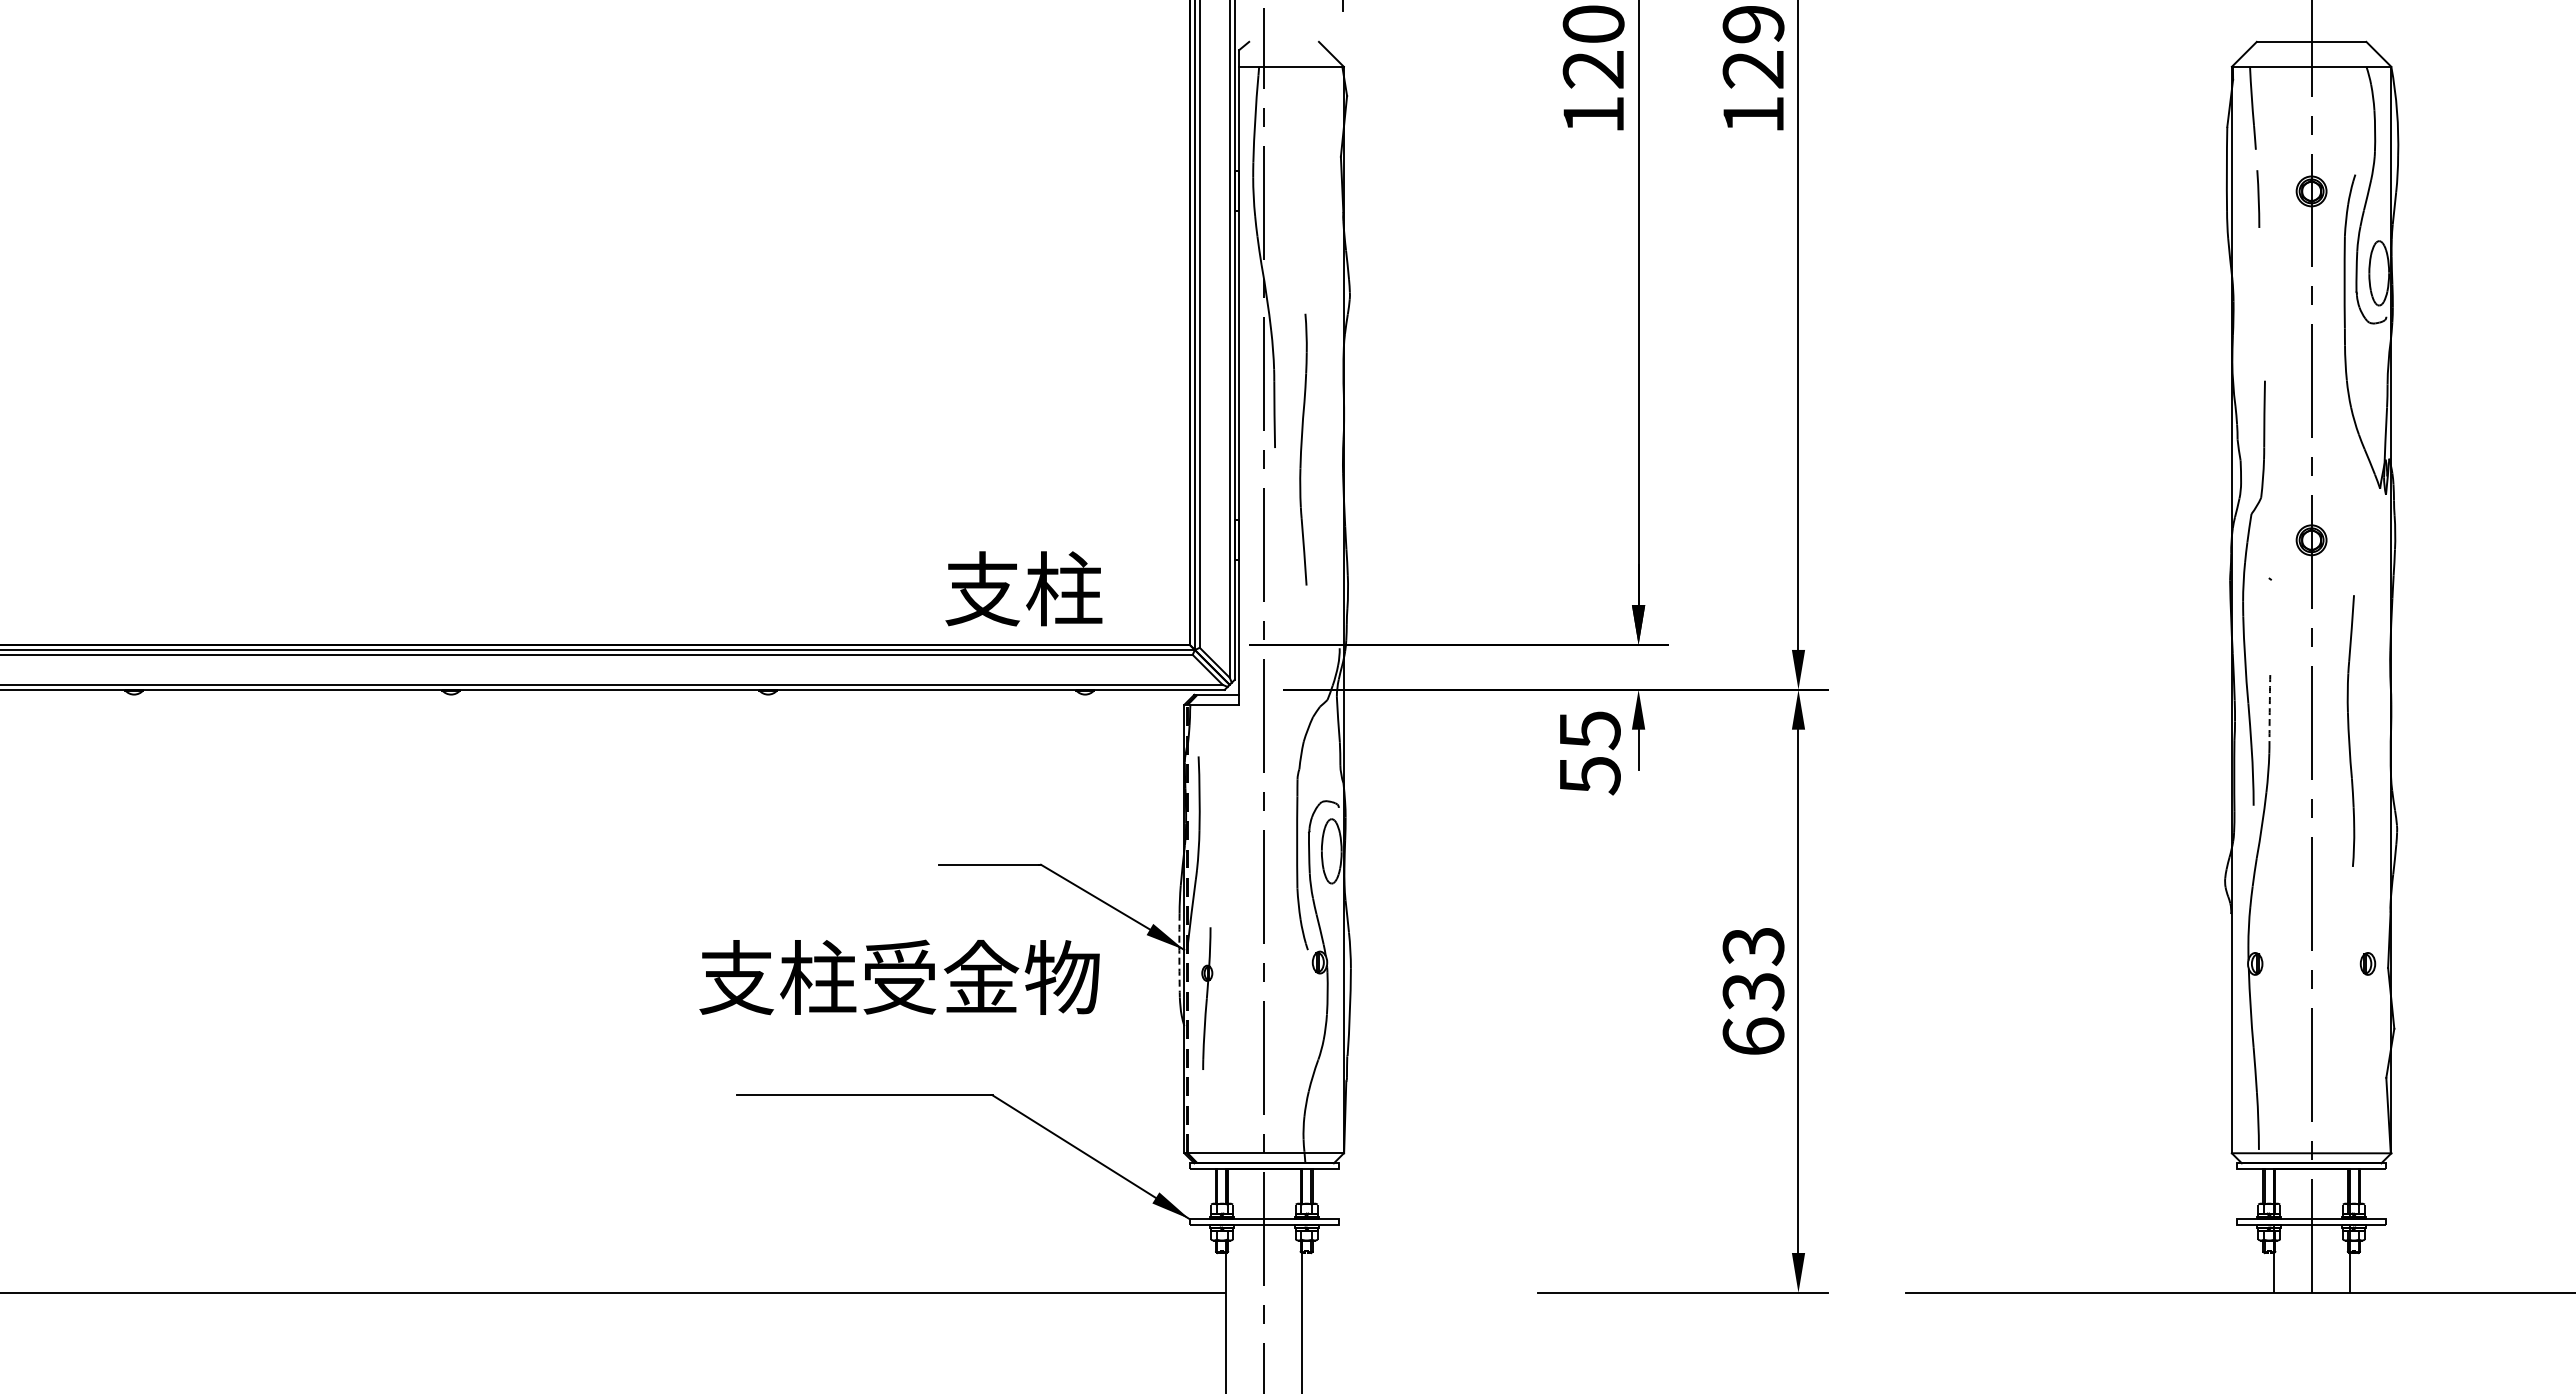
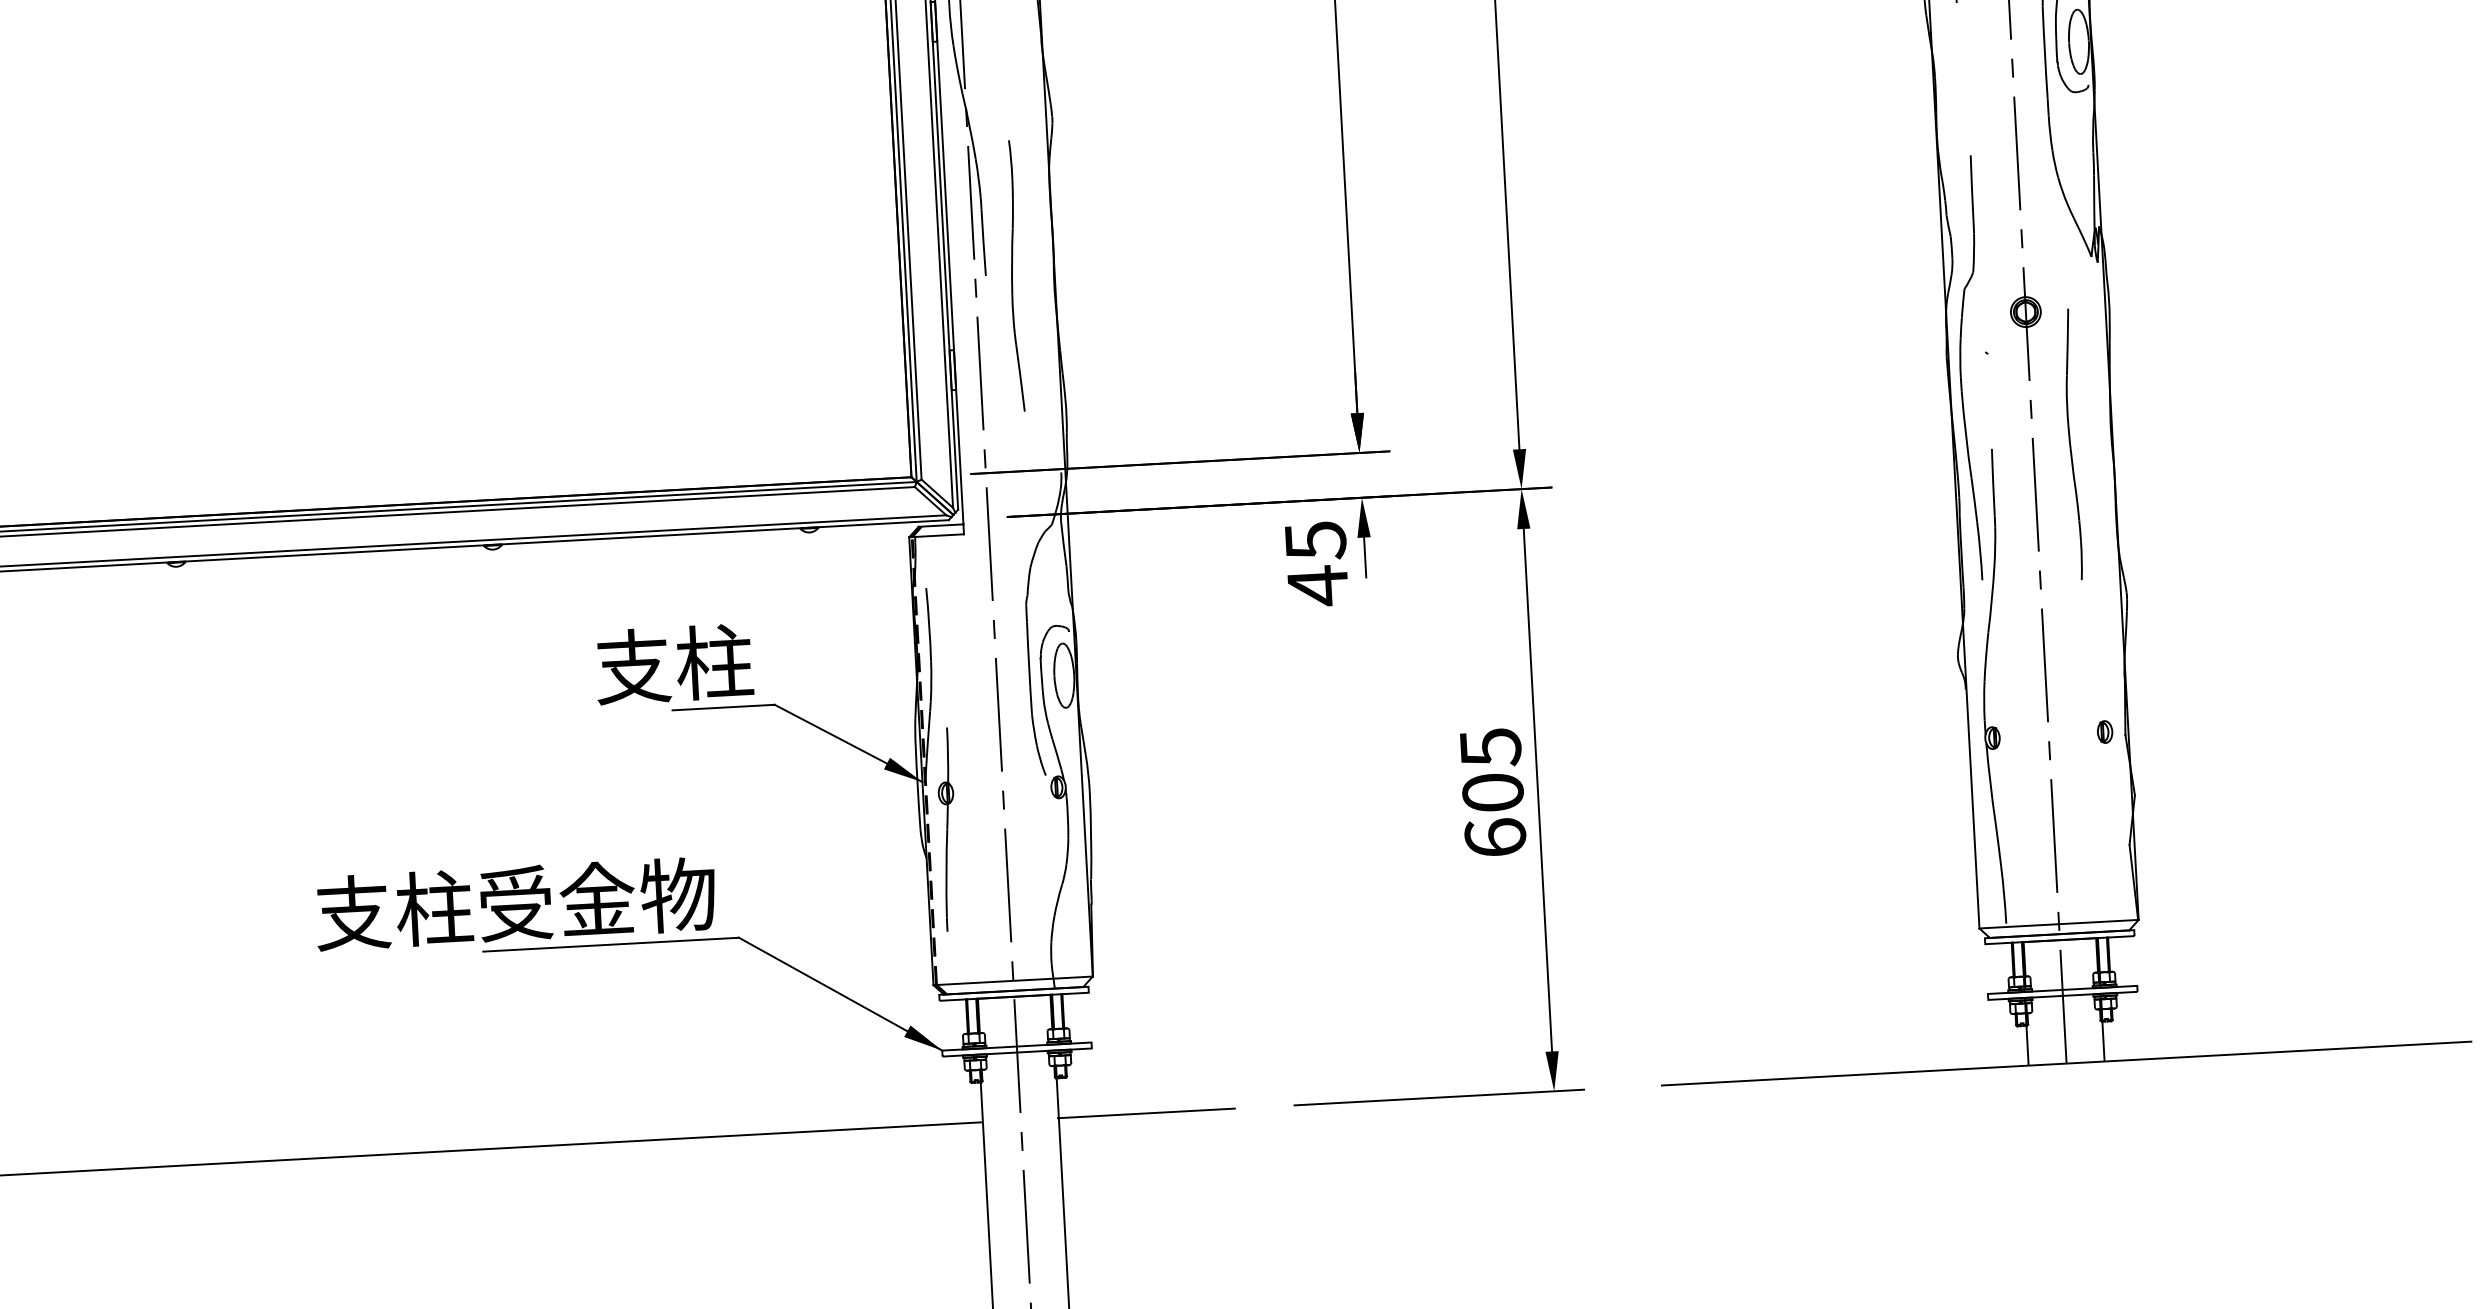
text: (1023, 588) -> (673, 663), moved
arc: (2269, 708) -> (1992, 482), dashed -> solid
part: (2350, 730) -> (2071, 443), moved
text: (1590, 775) -> (1318, 585), 55 -> 45
arc: (1179, 955) -> (917, 787), dashed -> solid
text: (1753, 969) -> (1491, 770), 633 -> 605
text: (899, 977) -> (515, 903), moved
part: (1207, 998) -> (948, 829), size x1.43
line: (1389, 1292) -> (1145, 1113), added

